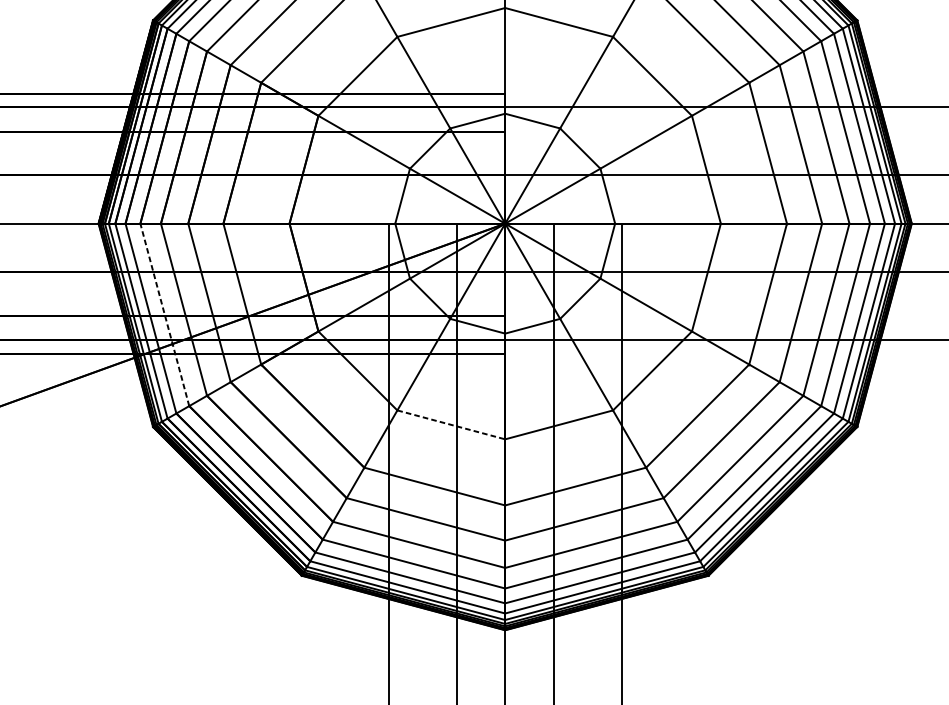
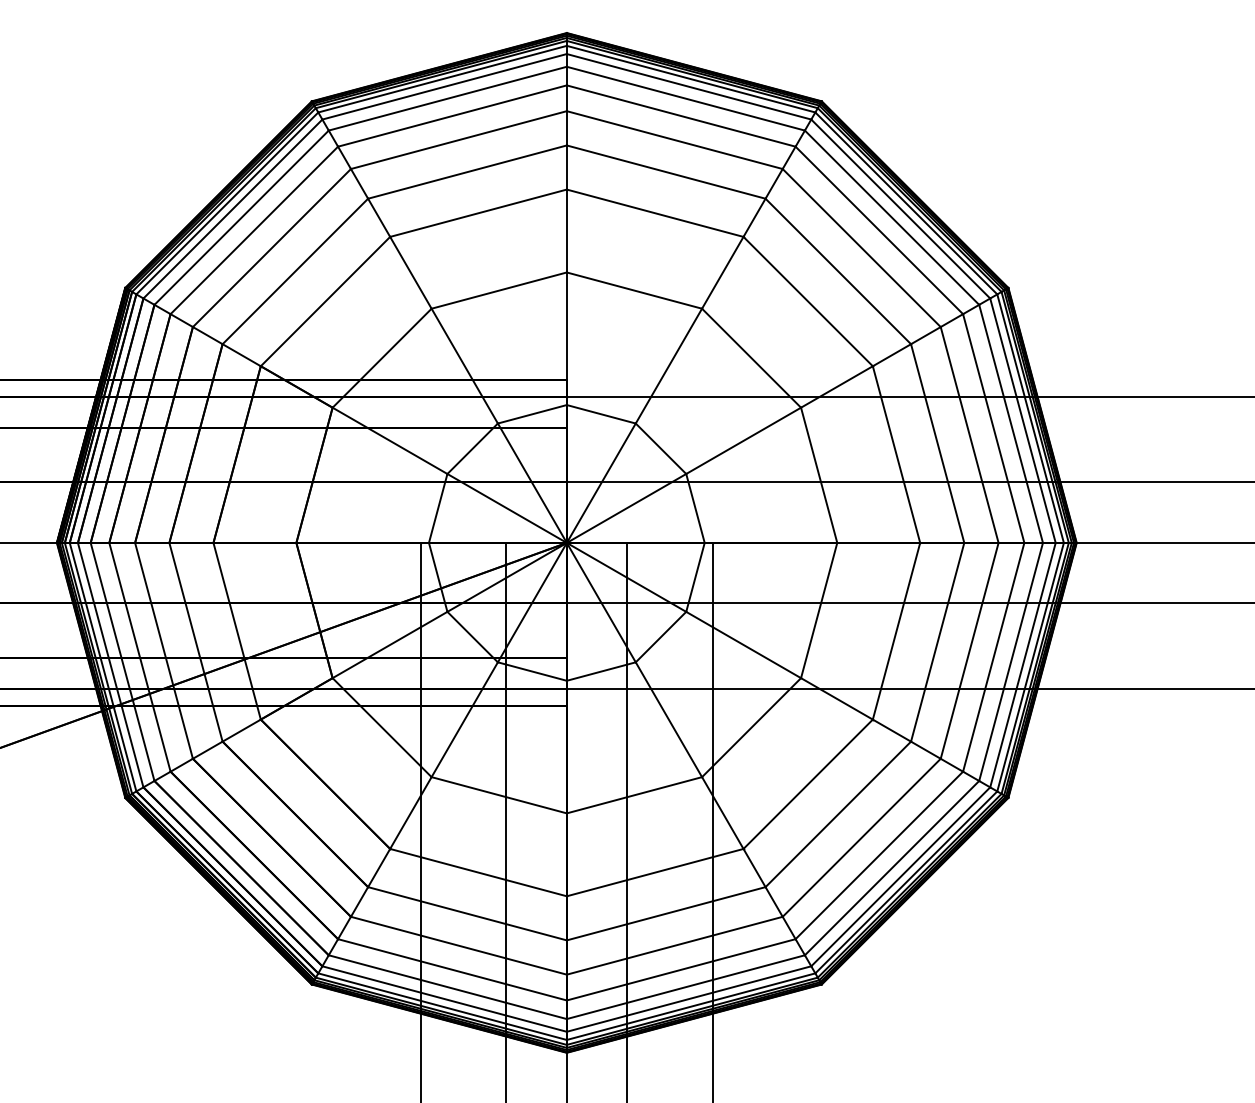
line: (164, 314) -> (139, 656), dashed -> solid
line: (451, 425) -> (499, 795), dashed -> solid

